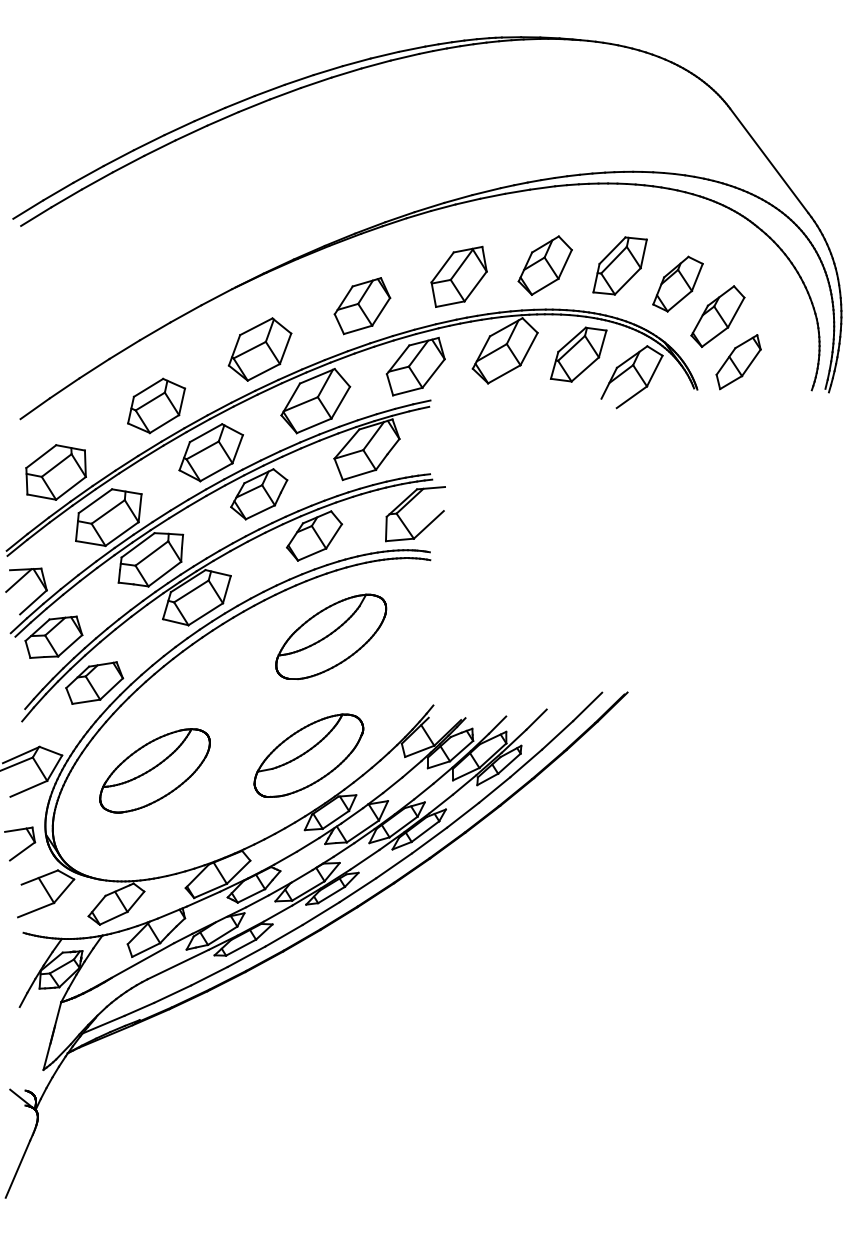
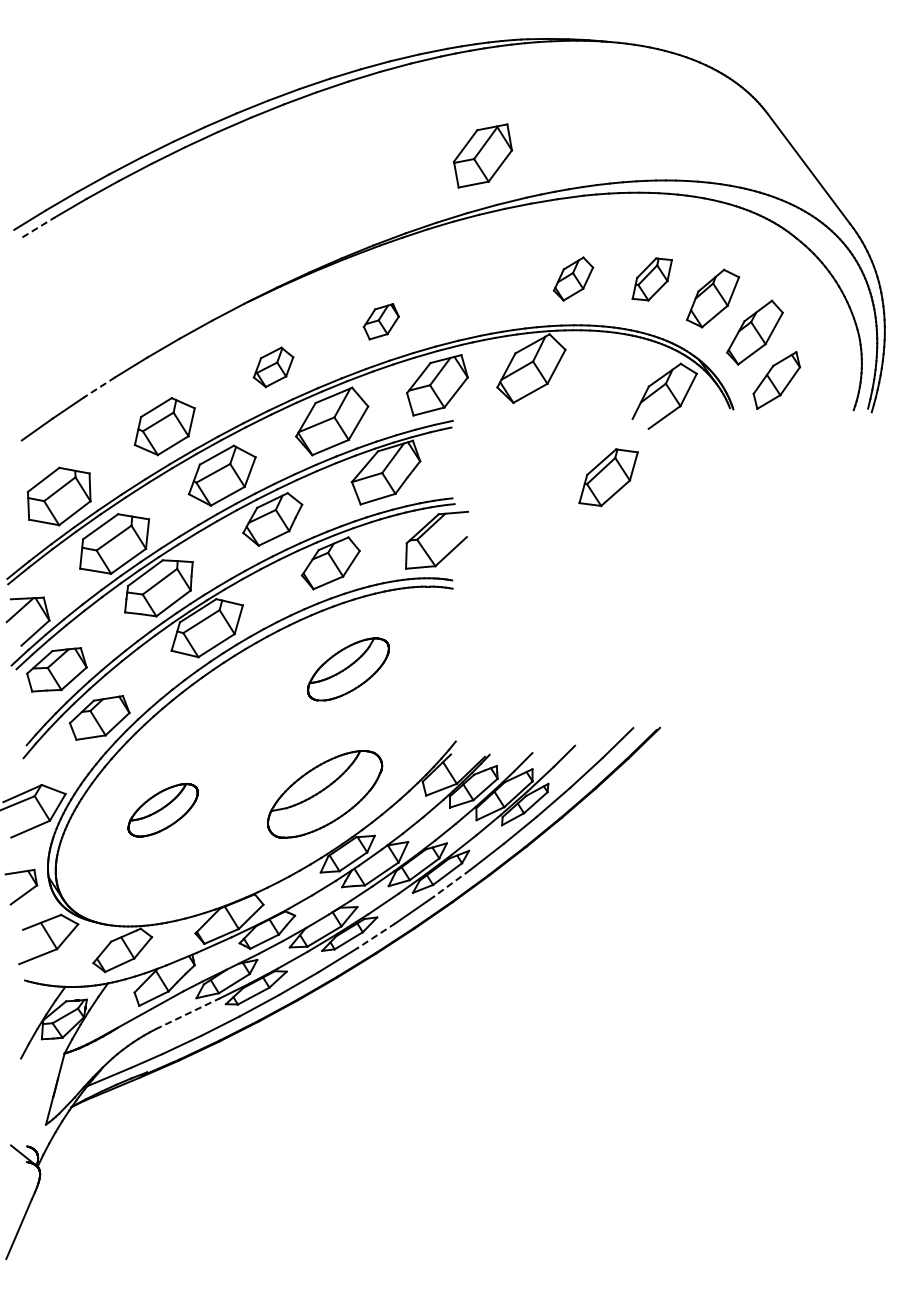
line: (36, 216) -> (38, 227), solid -> dashed
part: (545, 265) -> (573, 278), size x0.7
part: (620, 266) -> (652, 279), size x0.7
part: (458, 276) -> (482, 155), moved
part: (362, 305) -> (381, 321), size x0.6
part: (259, 349) -> (273, 367), size x0.6
part: (578, 354) -> (608, 477), moved
line: (94, 368) -> (99, 387), solid -> dashed
part: (331, 636) -> (348, 669), size x0.7
part: (154, 771) -> (162, 810), size x0.6
line: (429, 840) -> (451, 883), solid -> dashed
line: (357, 890) -> (376, 935), solid -> dashed
line: (178, 964) -> (187, 1013), solid -> dashed

